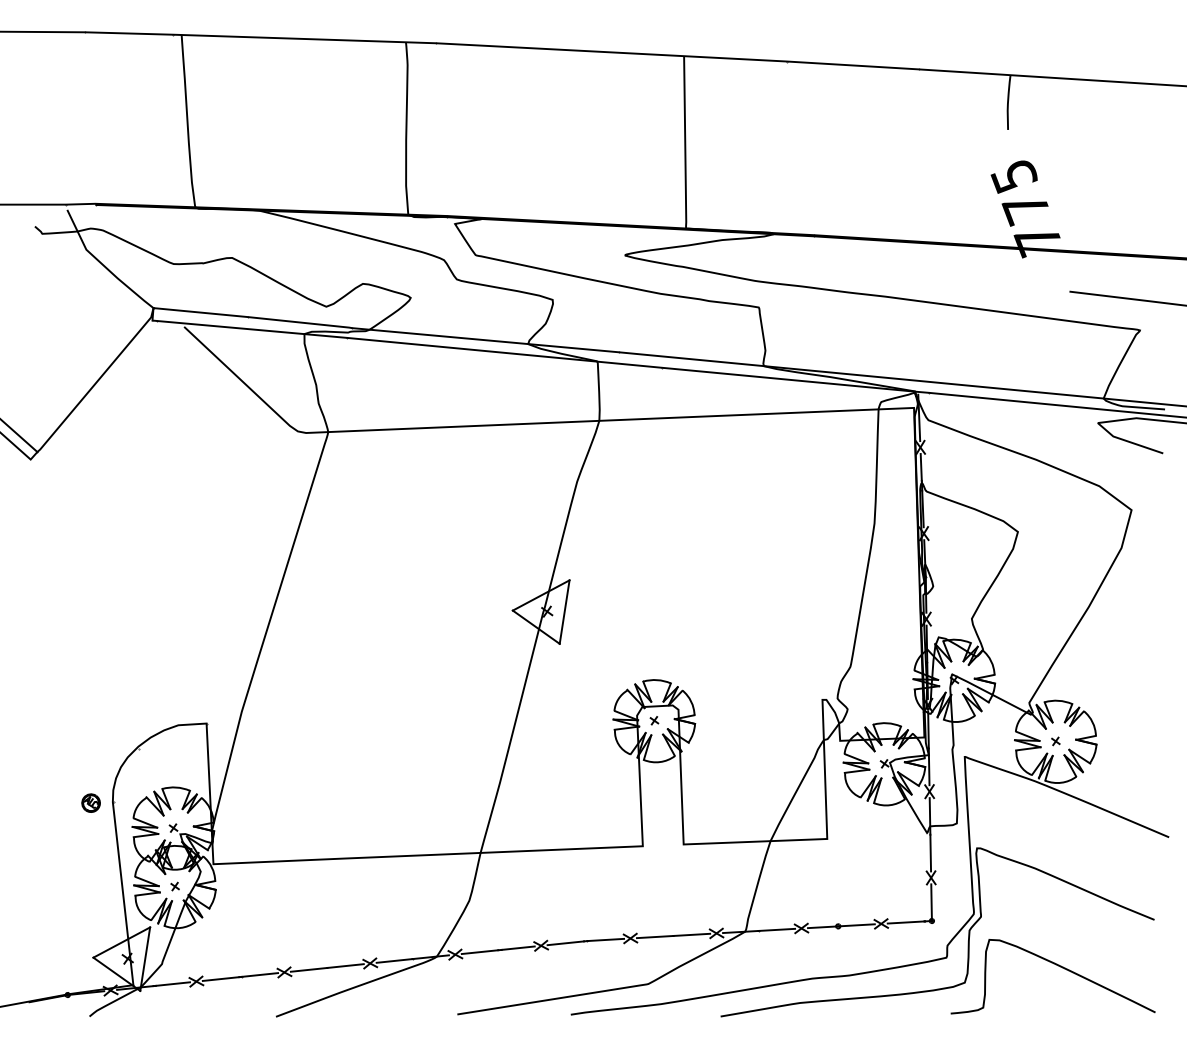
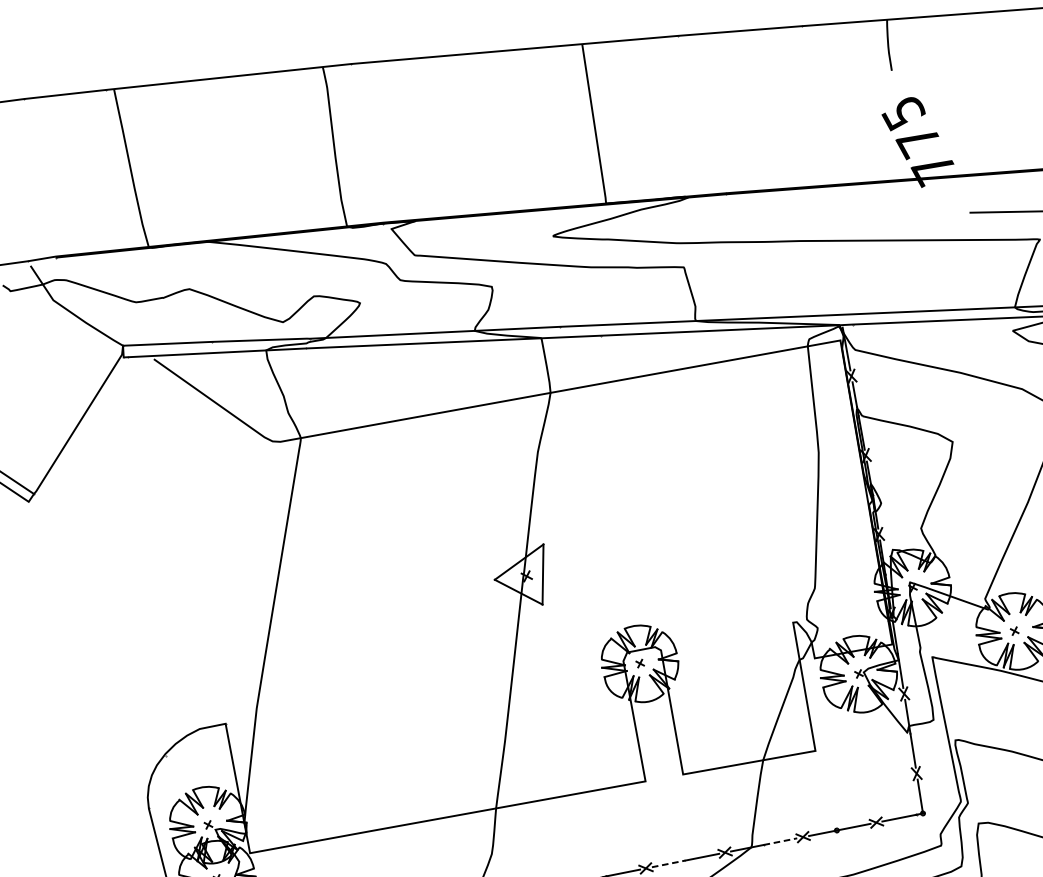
part: (90, 802) -> (128, 811), removed
line: (777, 929) -> (781, 841), solid -> dashed
line: (655, 937) -> (669, 864), solid -> dashed

